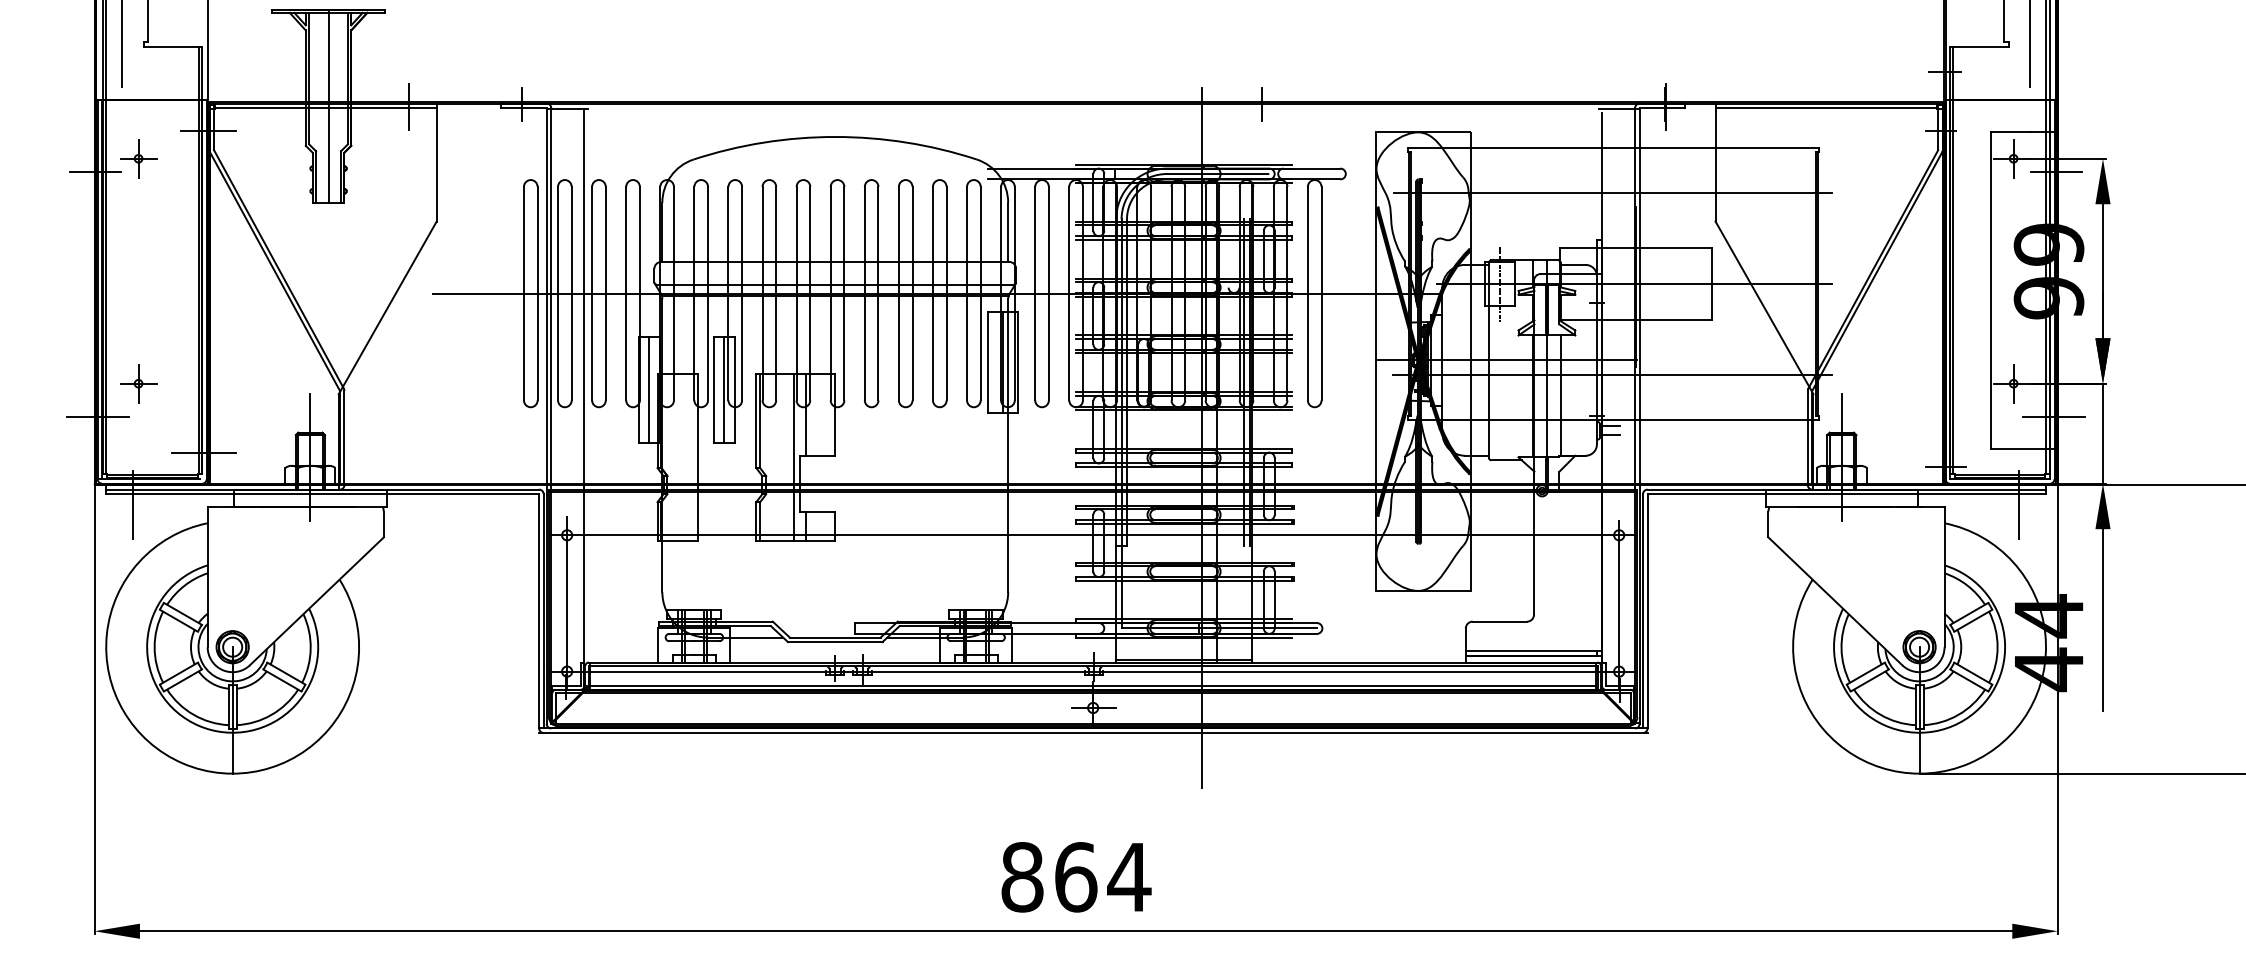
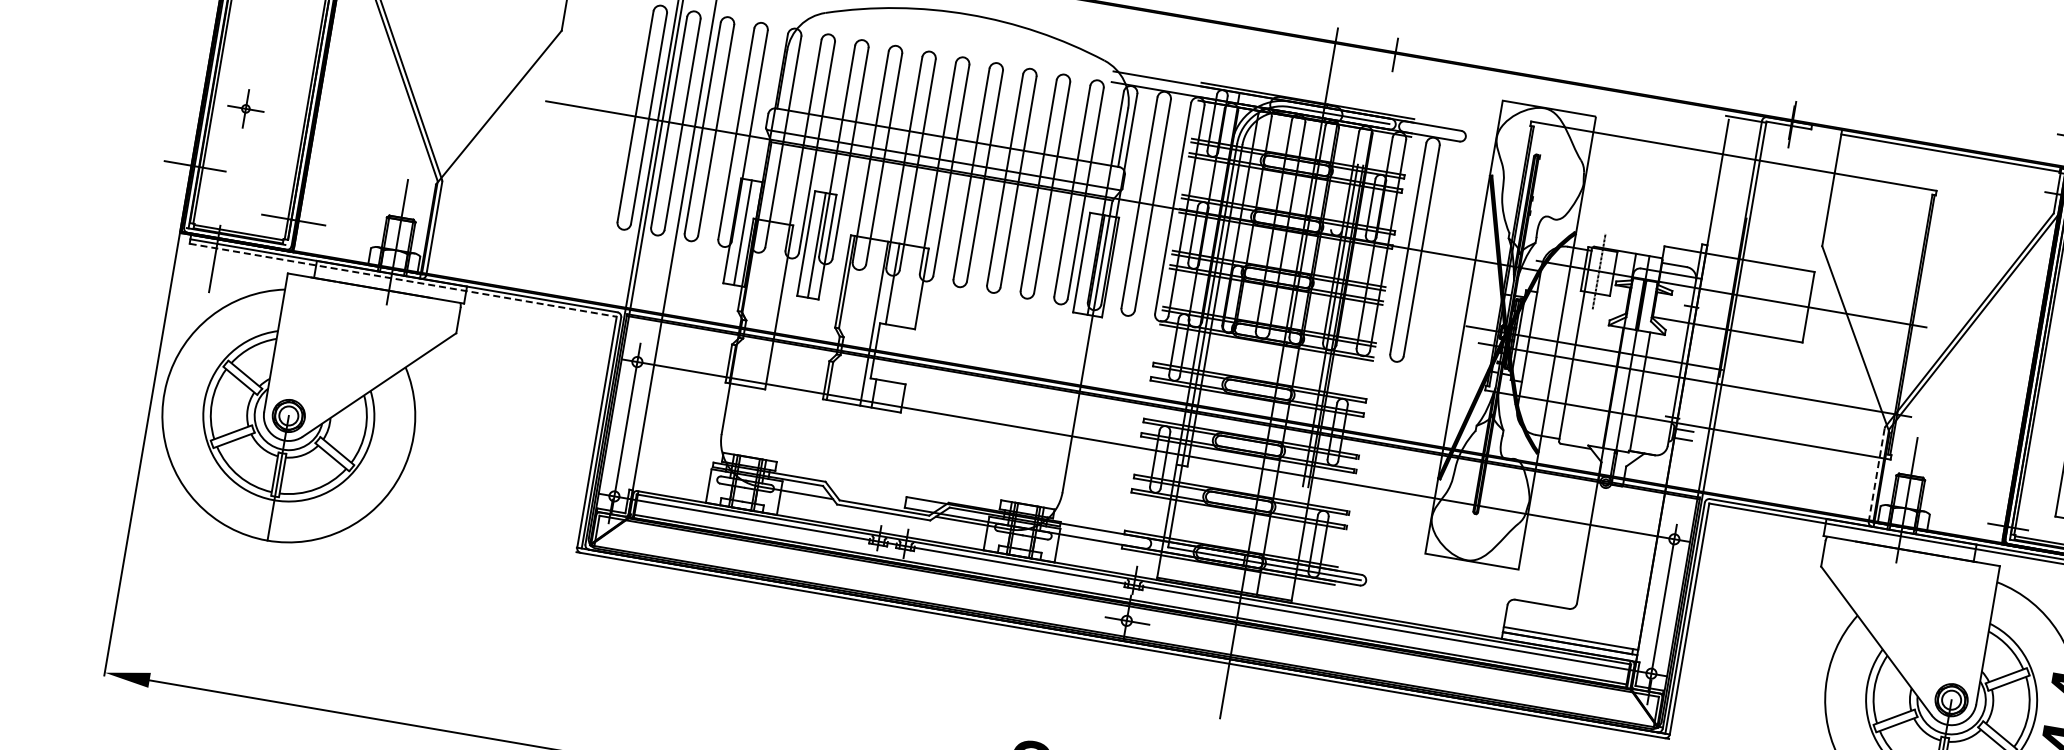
line: (1612, 193) -> (1725, 201), removed
part: (138, 383) -> (245, 108), moved
line: (1807, 438) -> (1876, 475), solid -> dashed
line: (322, 494) -> (403, 280), solid -> dashed

